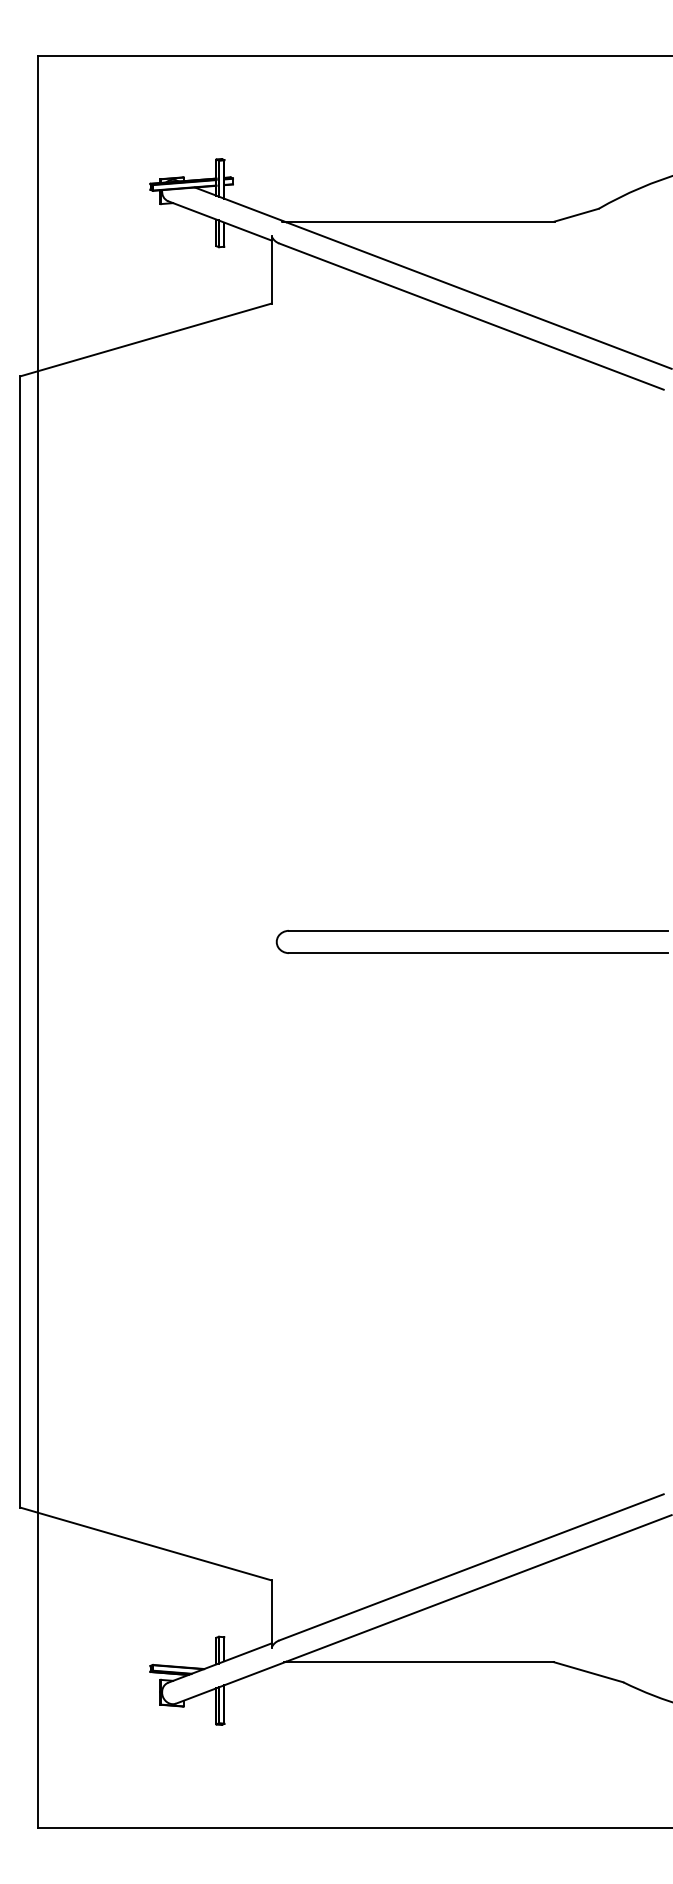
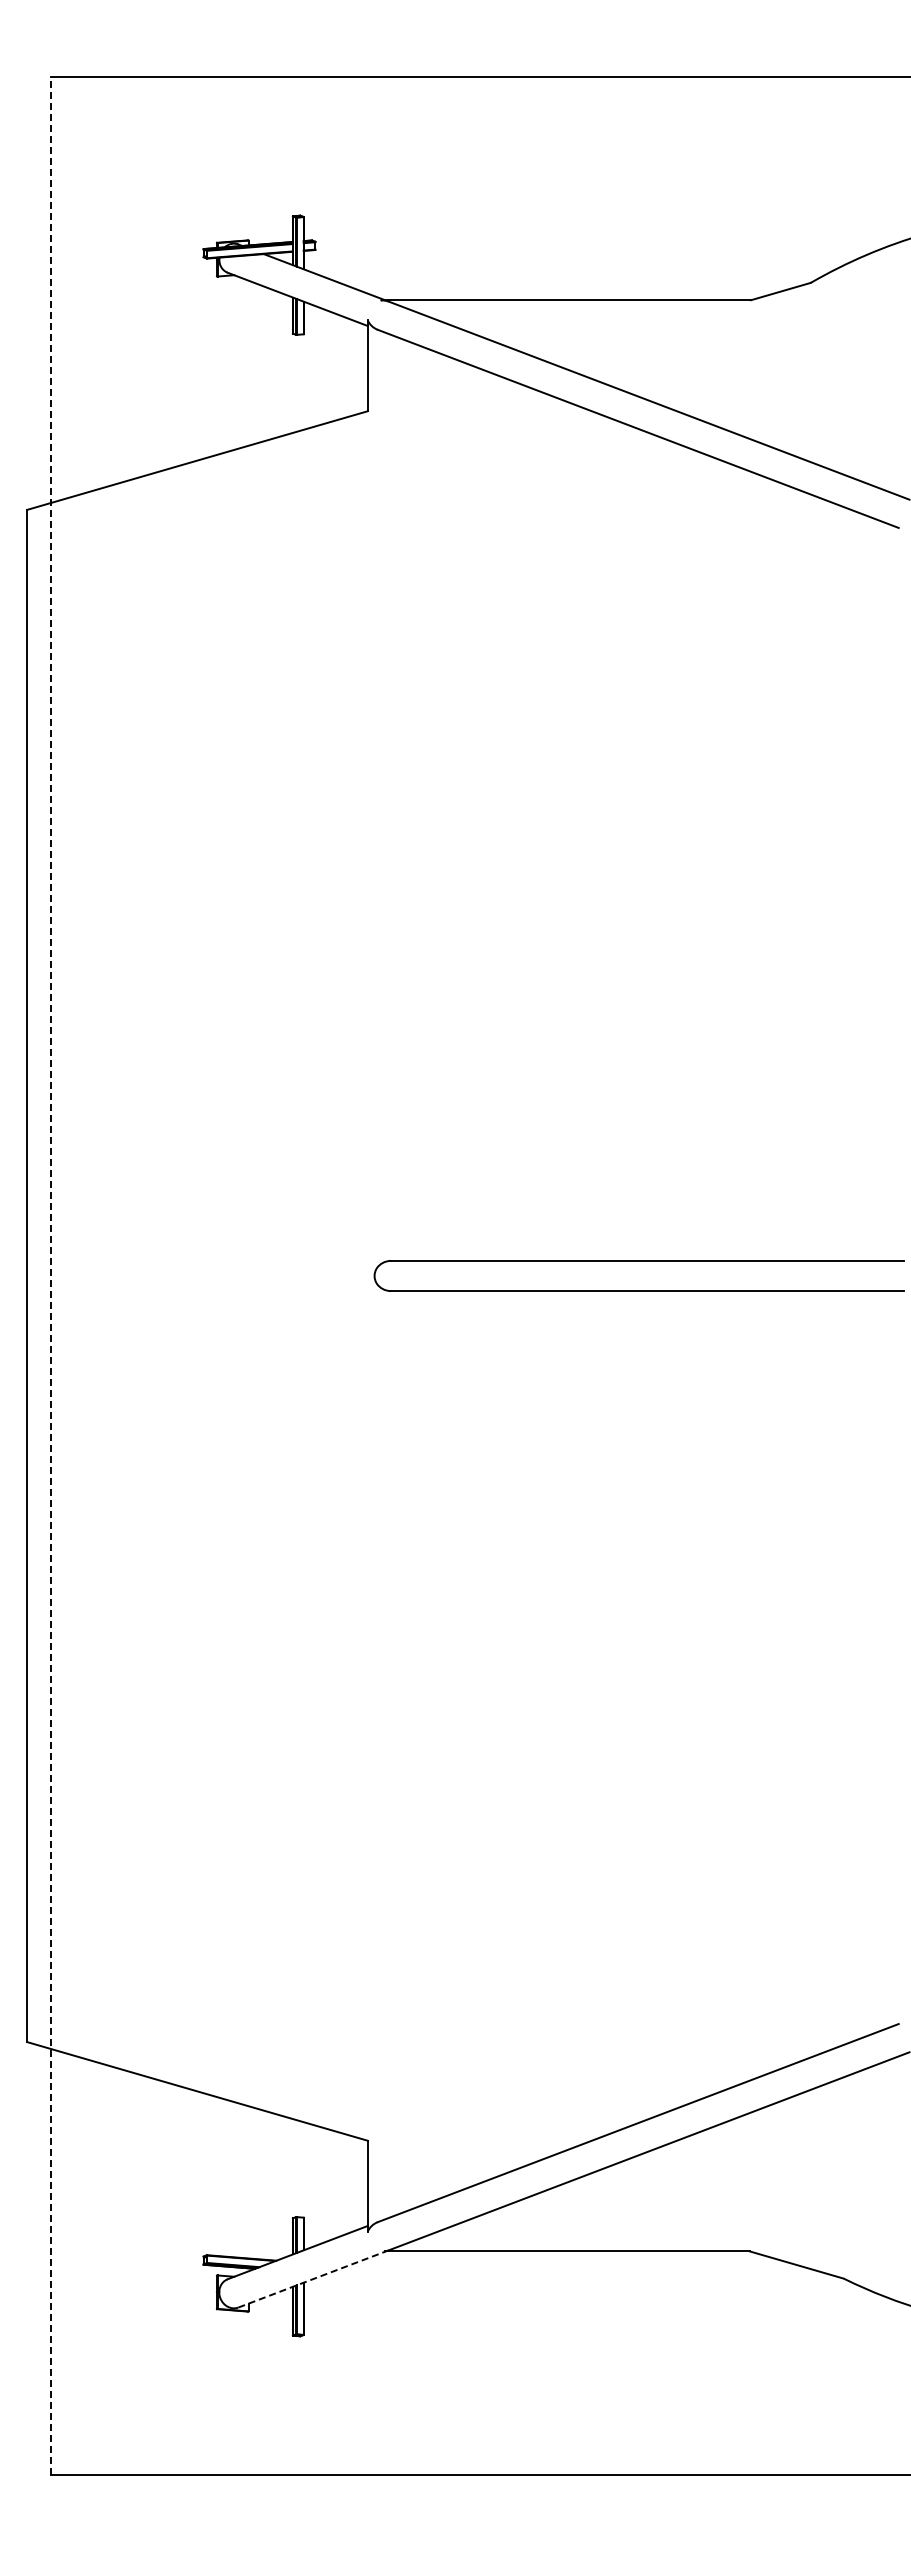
line: (38, 941) -> (51, 1275), solid -> dashed
line: (230, 1682) -> (312, 2279), solid -> dashed

